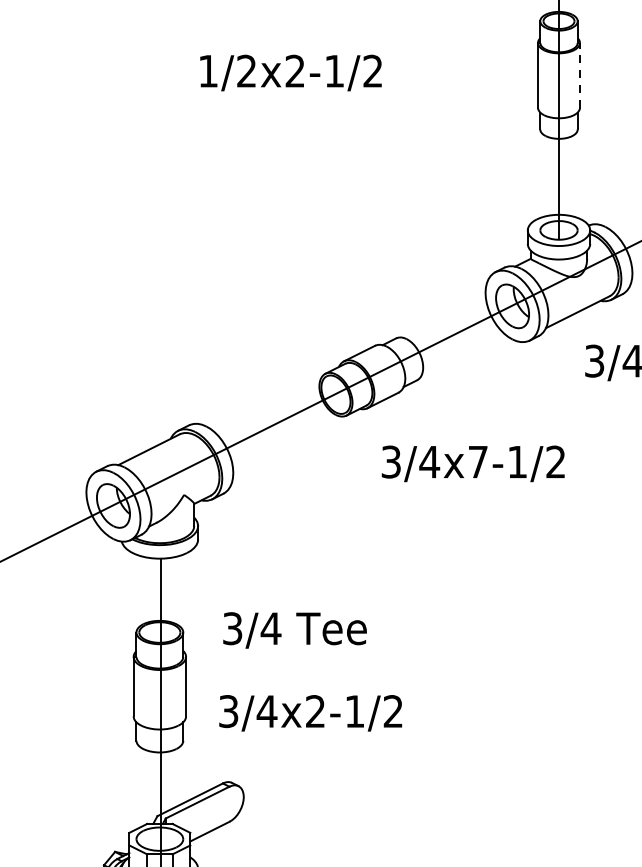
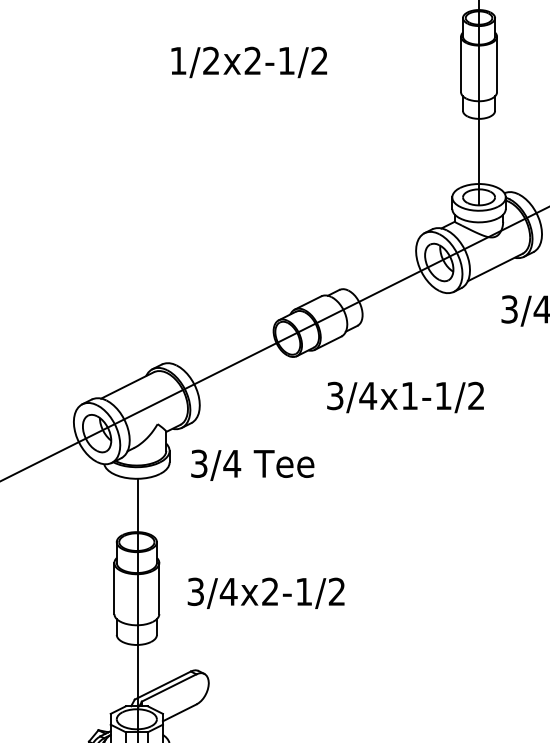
line: (580, 75) -> (497, 64), dashed -> solid
text: (477, 461) -> (409, 395), 3/4x7-1/2 -> 3/4x1-1/2
text: (294, 629) -> (252, 464), moved
text: (309, 712) -> (265, 592), moved

